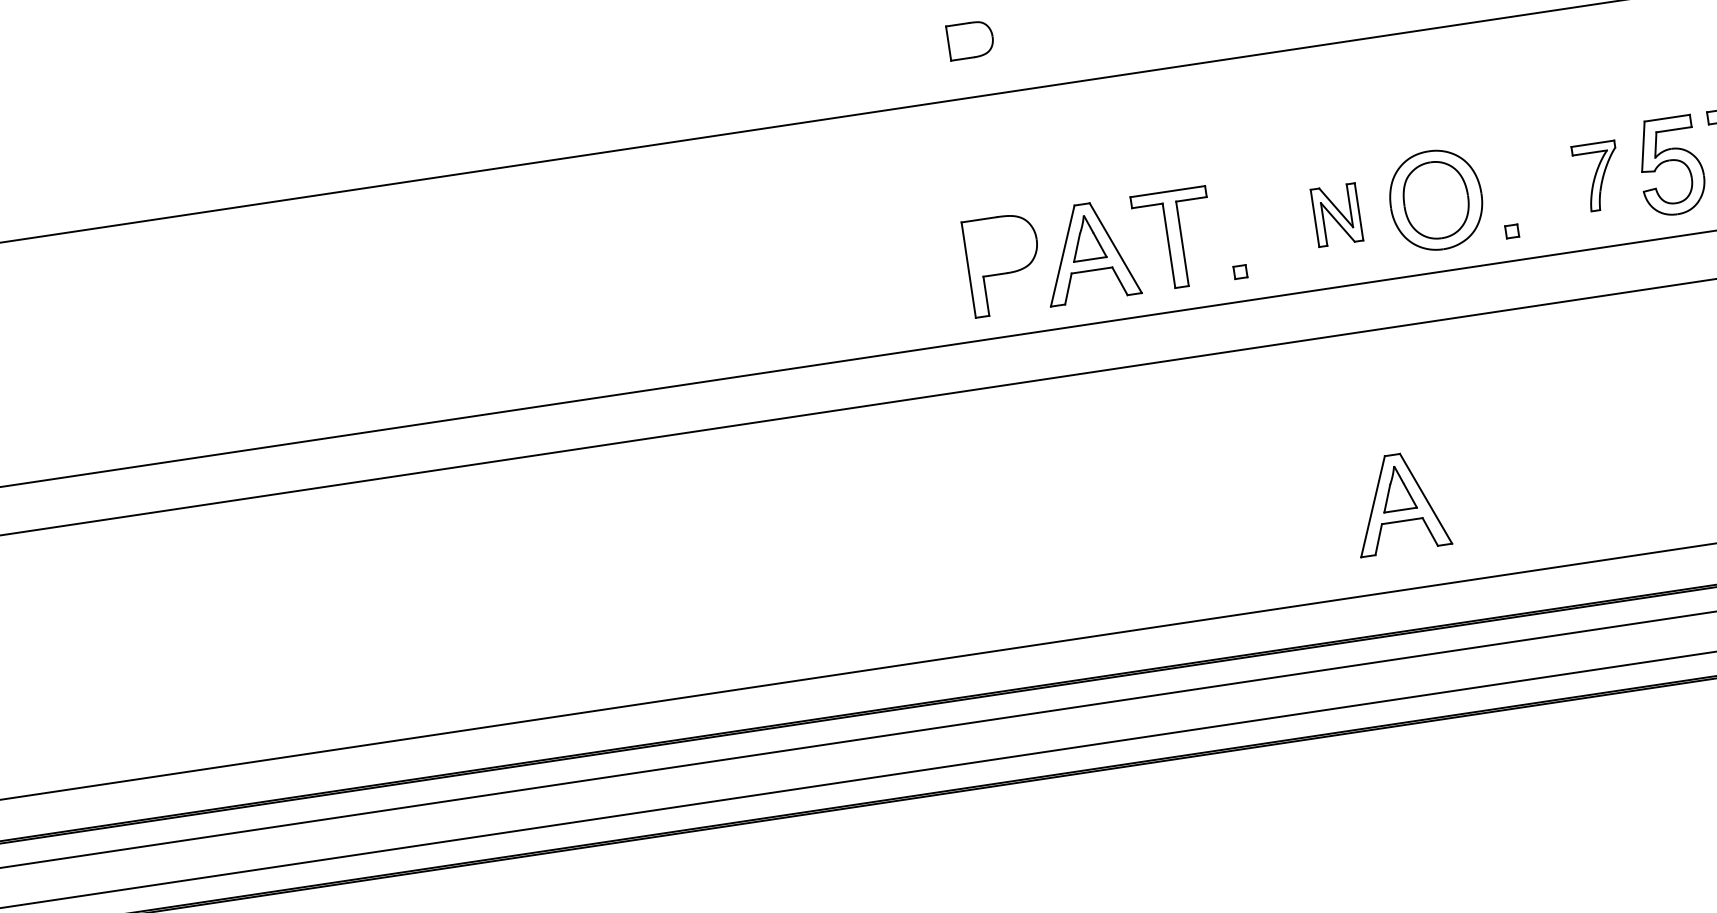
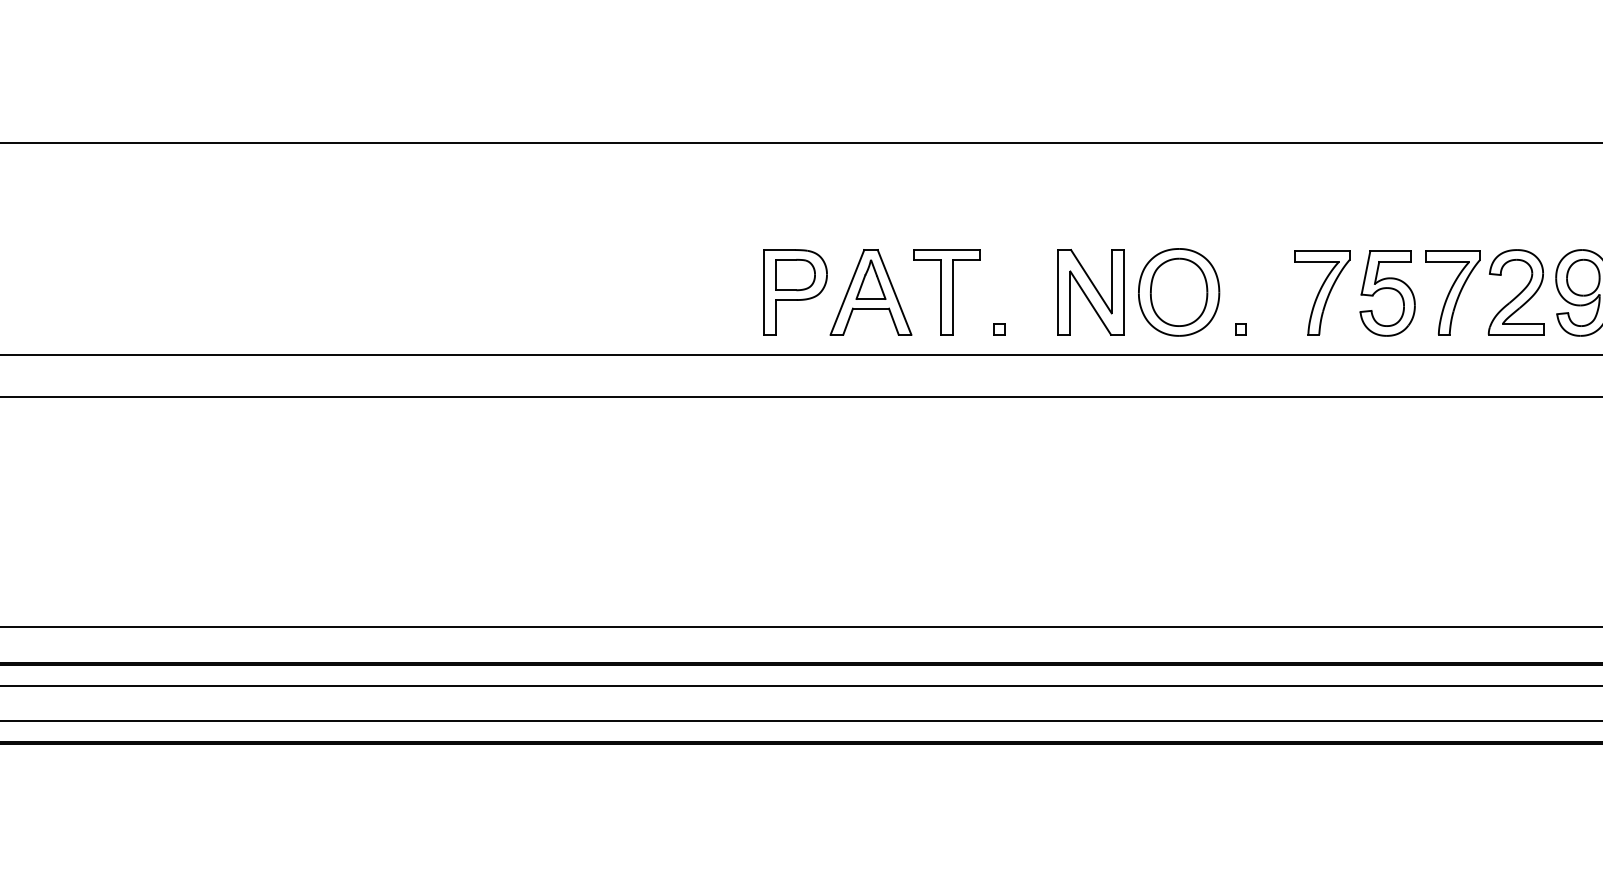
part: (970, 40) -> (795, 275), moved
part: (1597, 176) -> (1322, 292), size x1.43
part: (1336, 215) -> (1090, 292), size x1.67
part: (1398, 502) -> (1107, 550), removed

